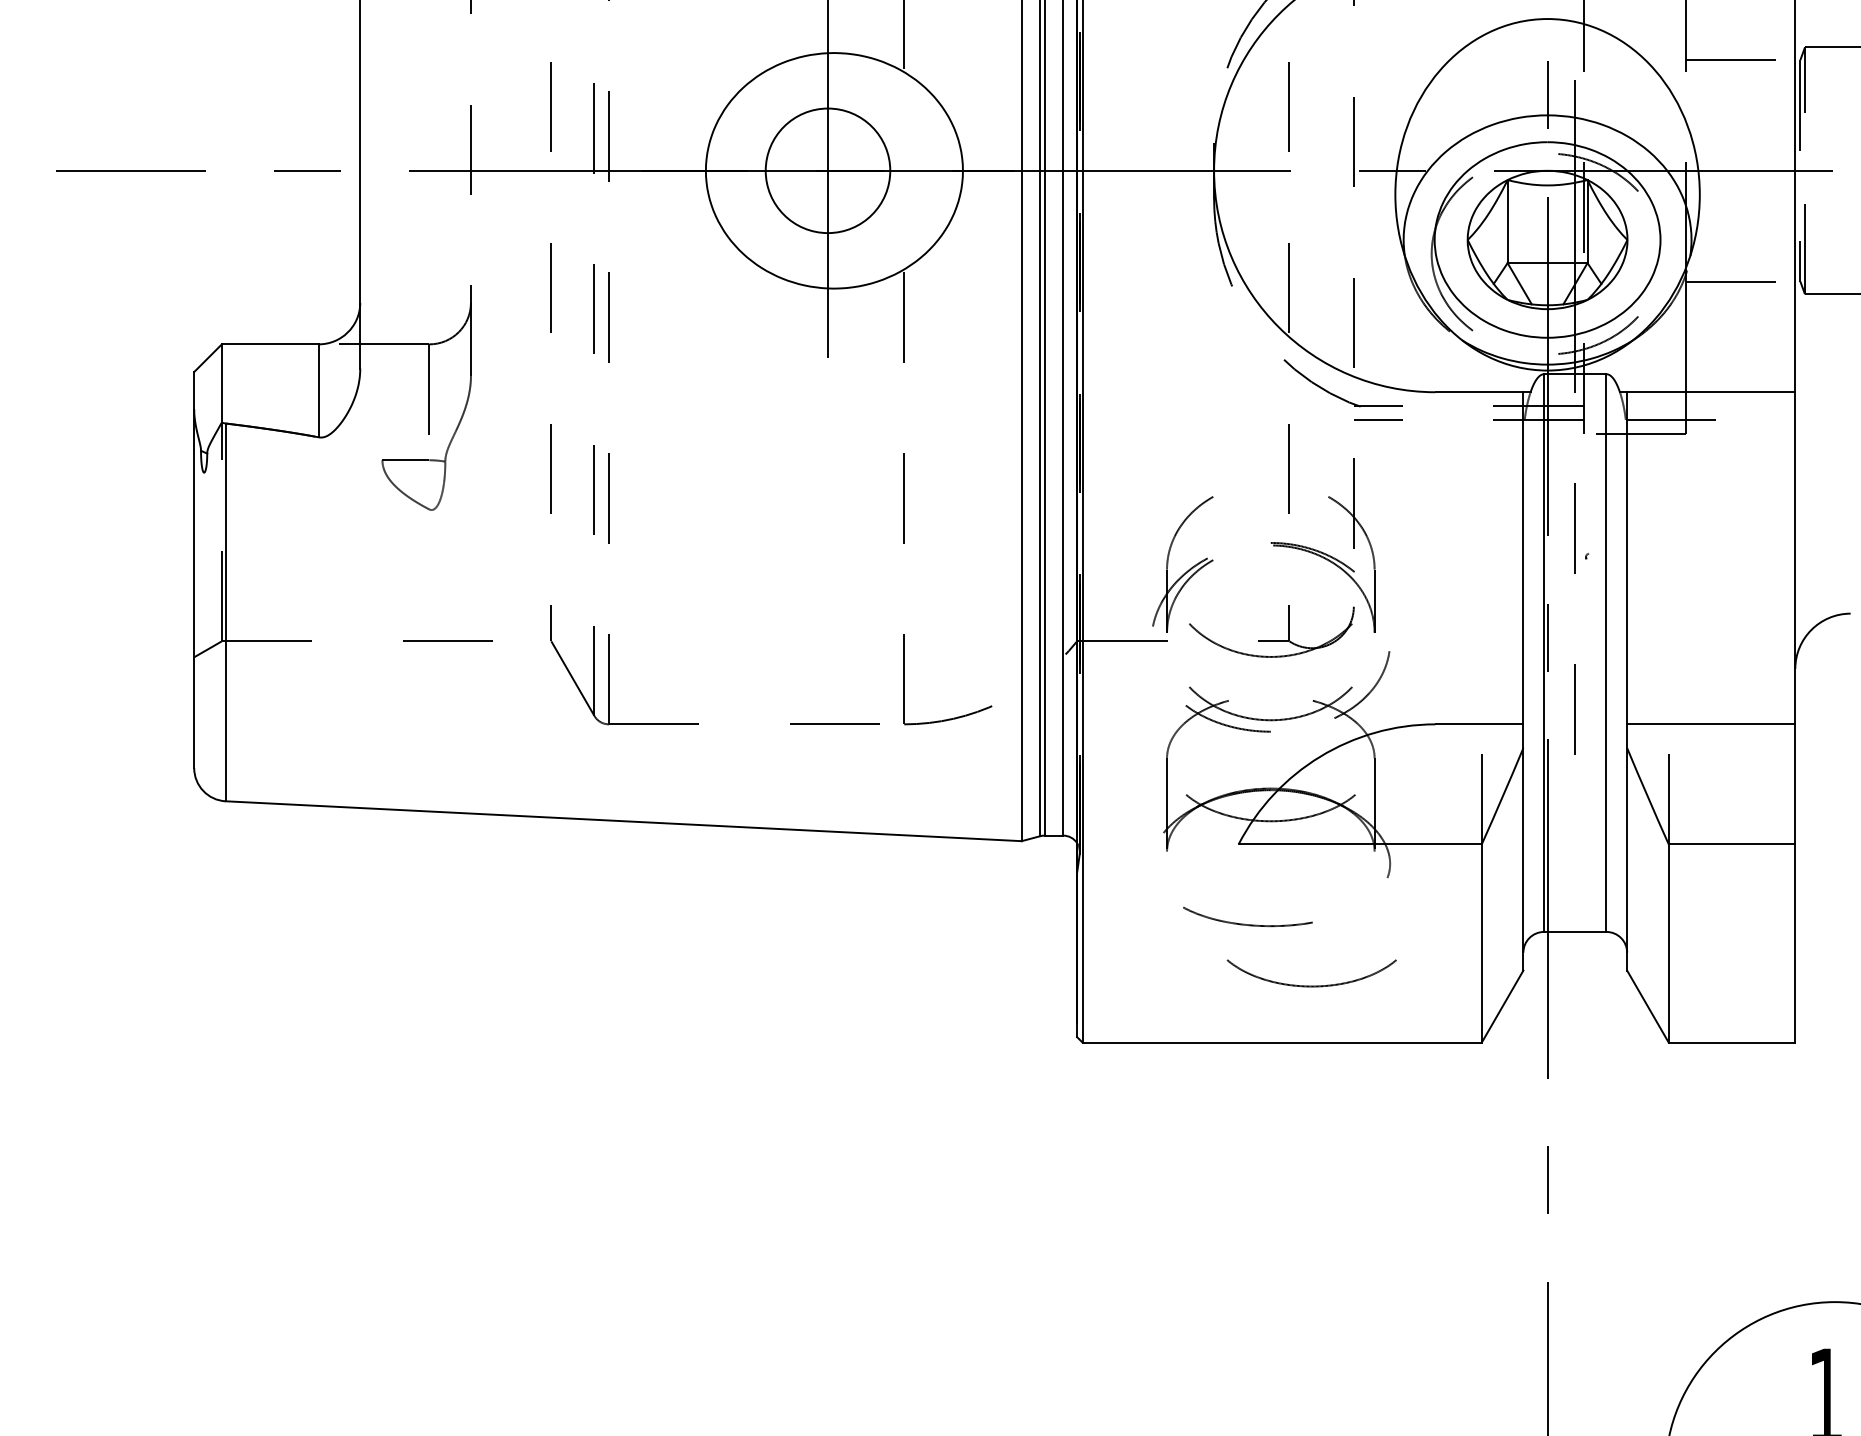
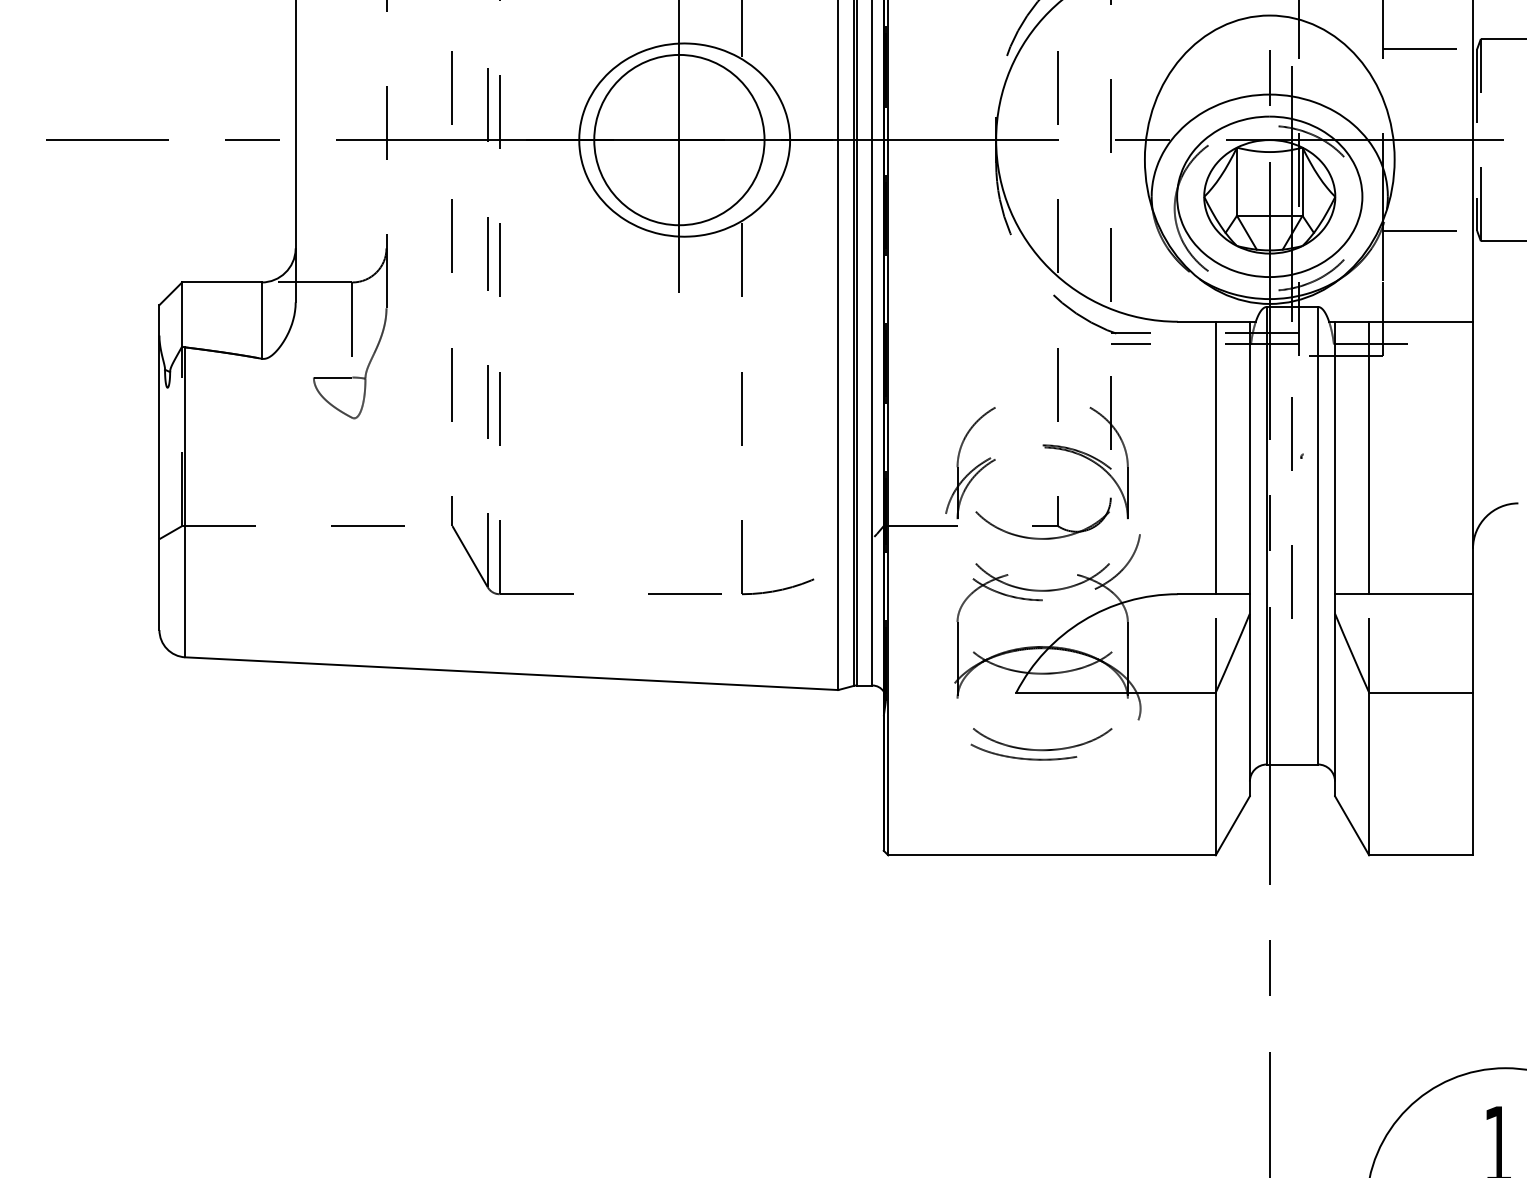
circle: (827, 170) -> (678, 139), size x1.67
line: (1481, 558) -> (1215, 458), added
line: (1668, 558) -> (1368, 458), added
part: (1311, 985) -> (1042, 749), moved

